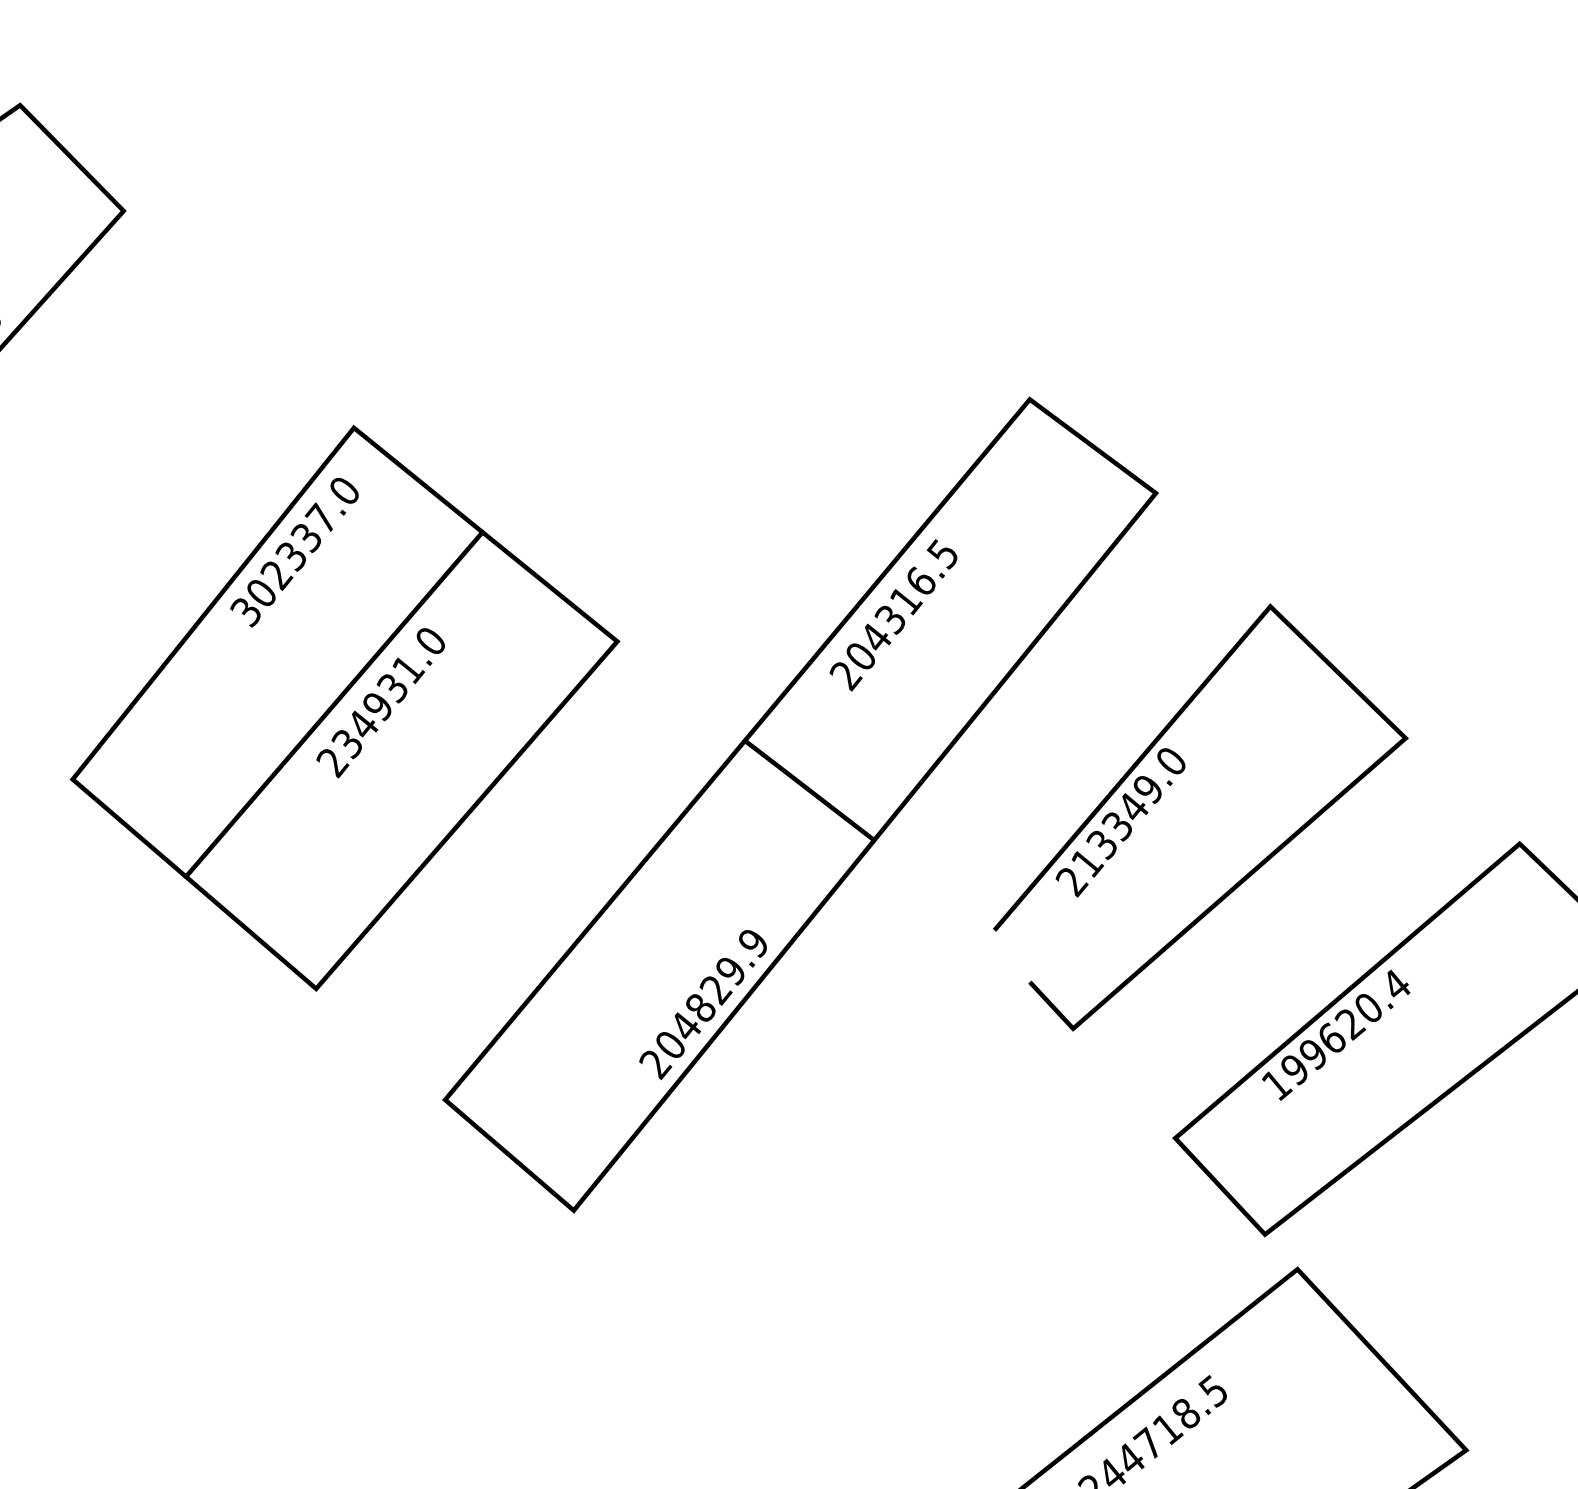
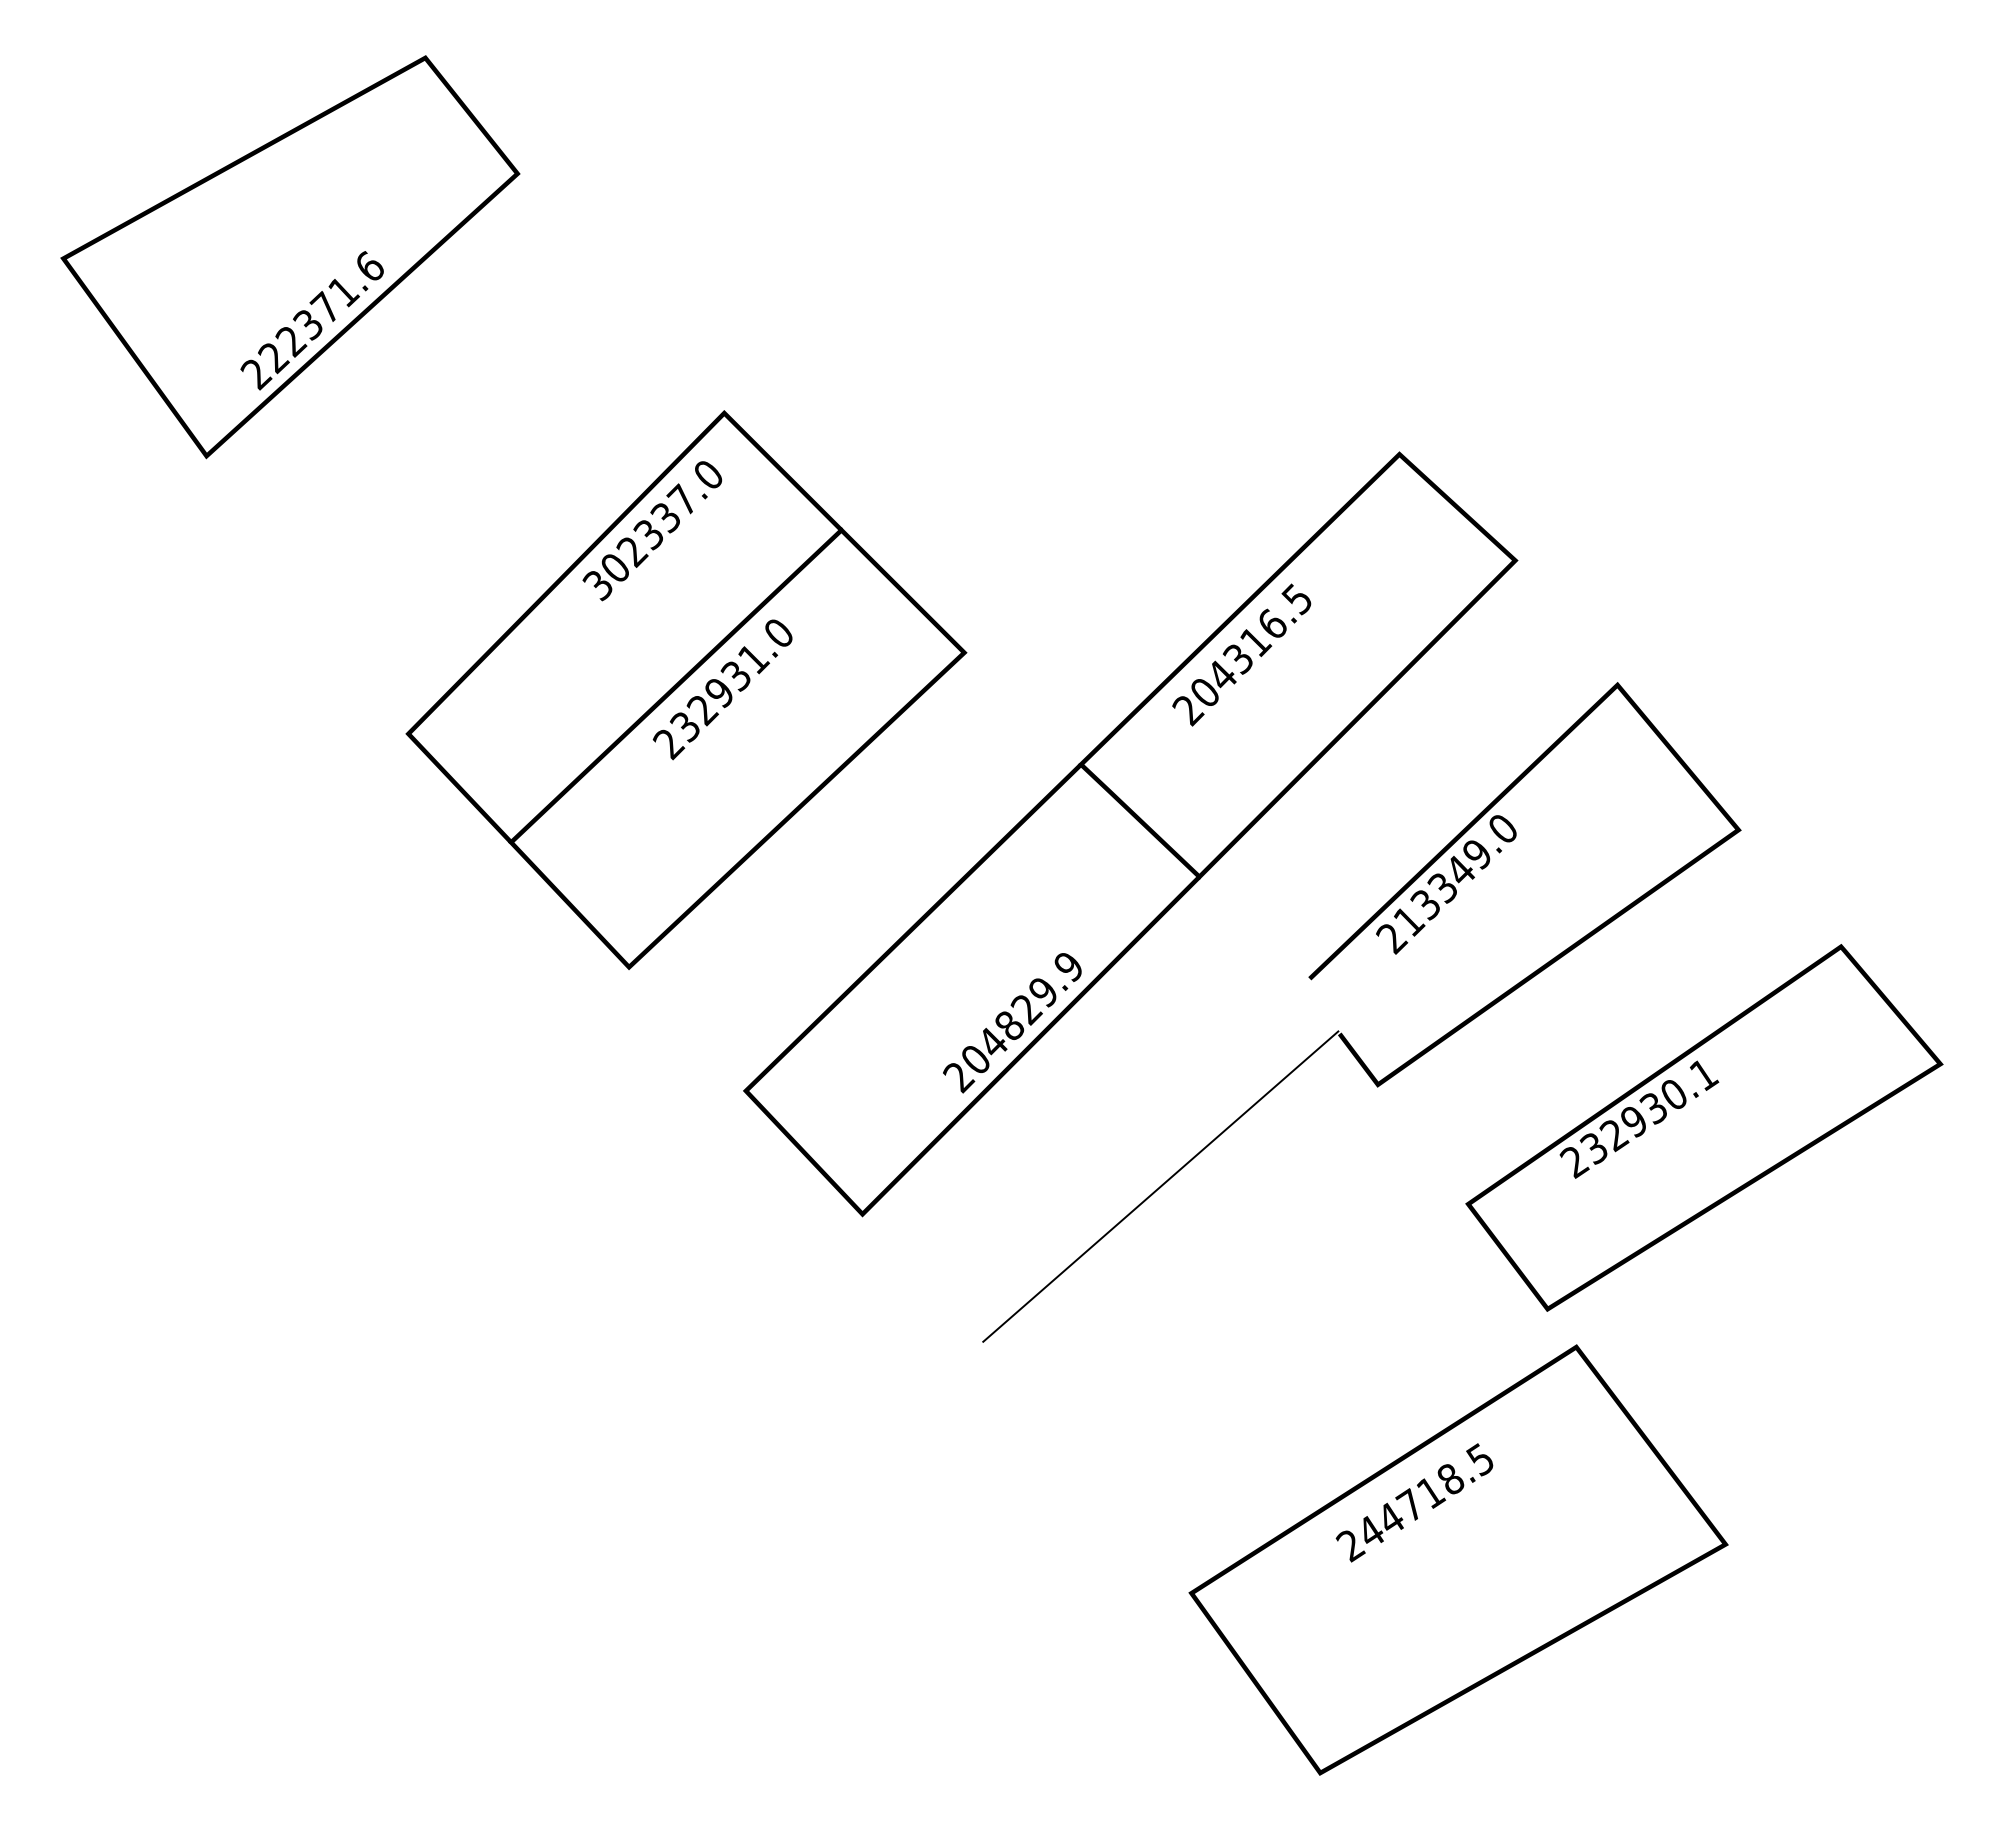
text: (362, 725) -> (702, 710), 234931.0 -> 232931.0
text: (1336, 1035) -> (1639, 1118), 199620.4 -> 232930.1
line: (867, 1152) -> (1160, 1186), added

